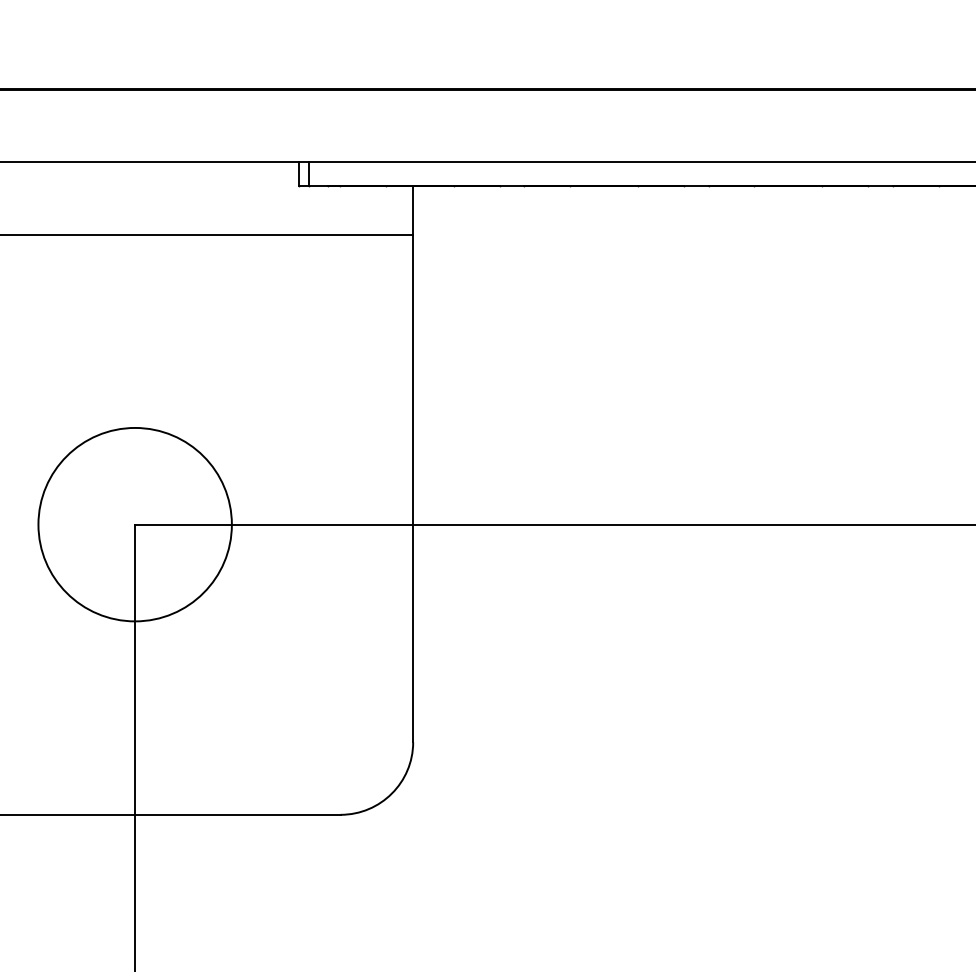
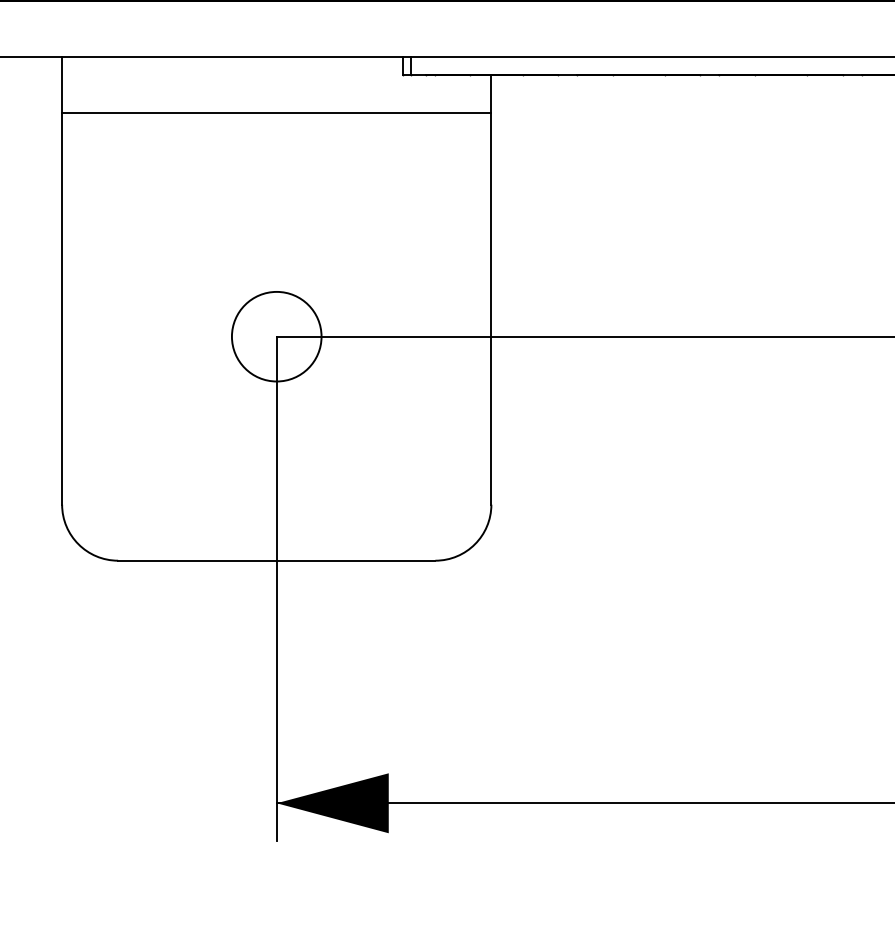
circle: (134, 524) -> (276, 336), size x0.6

